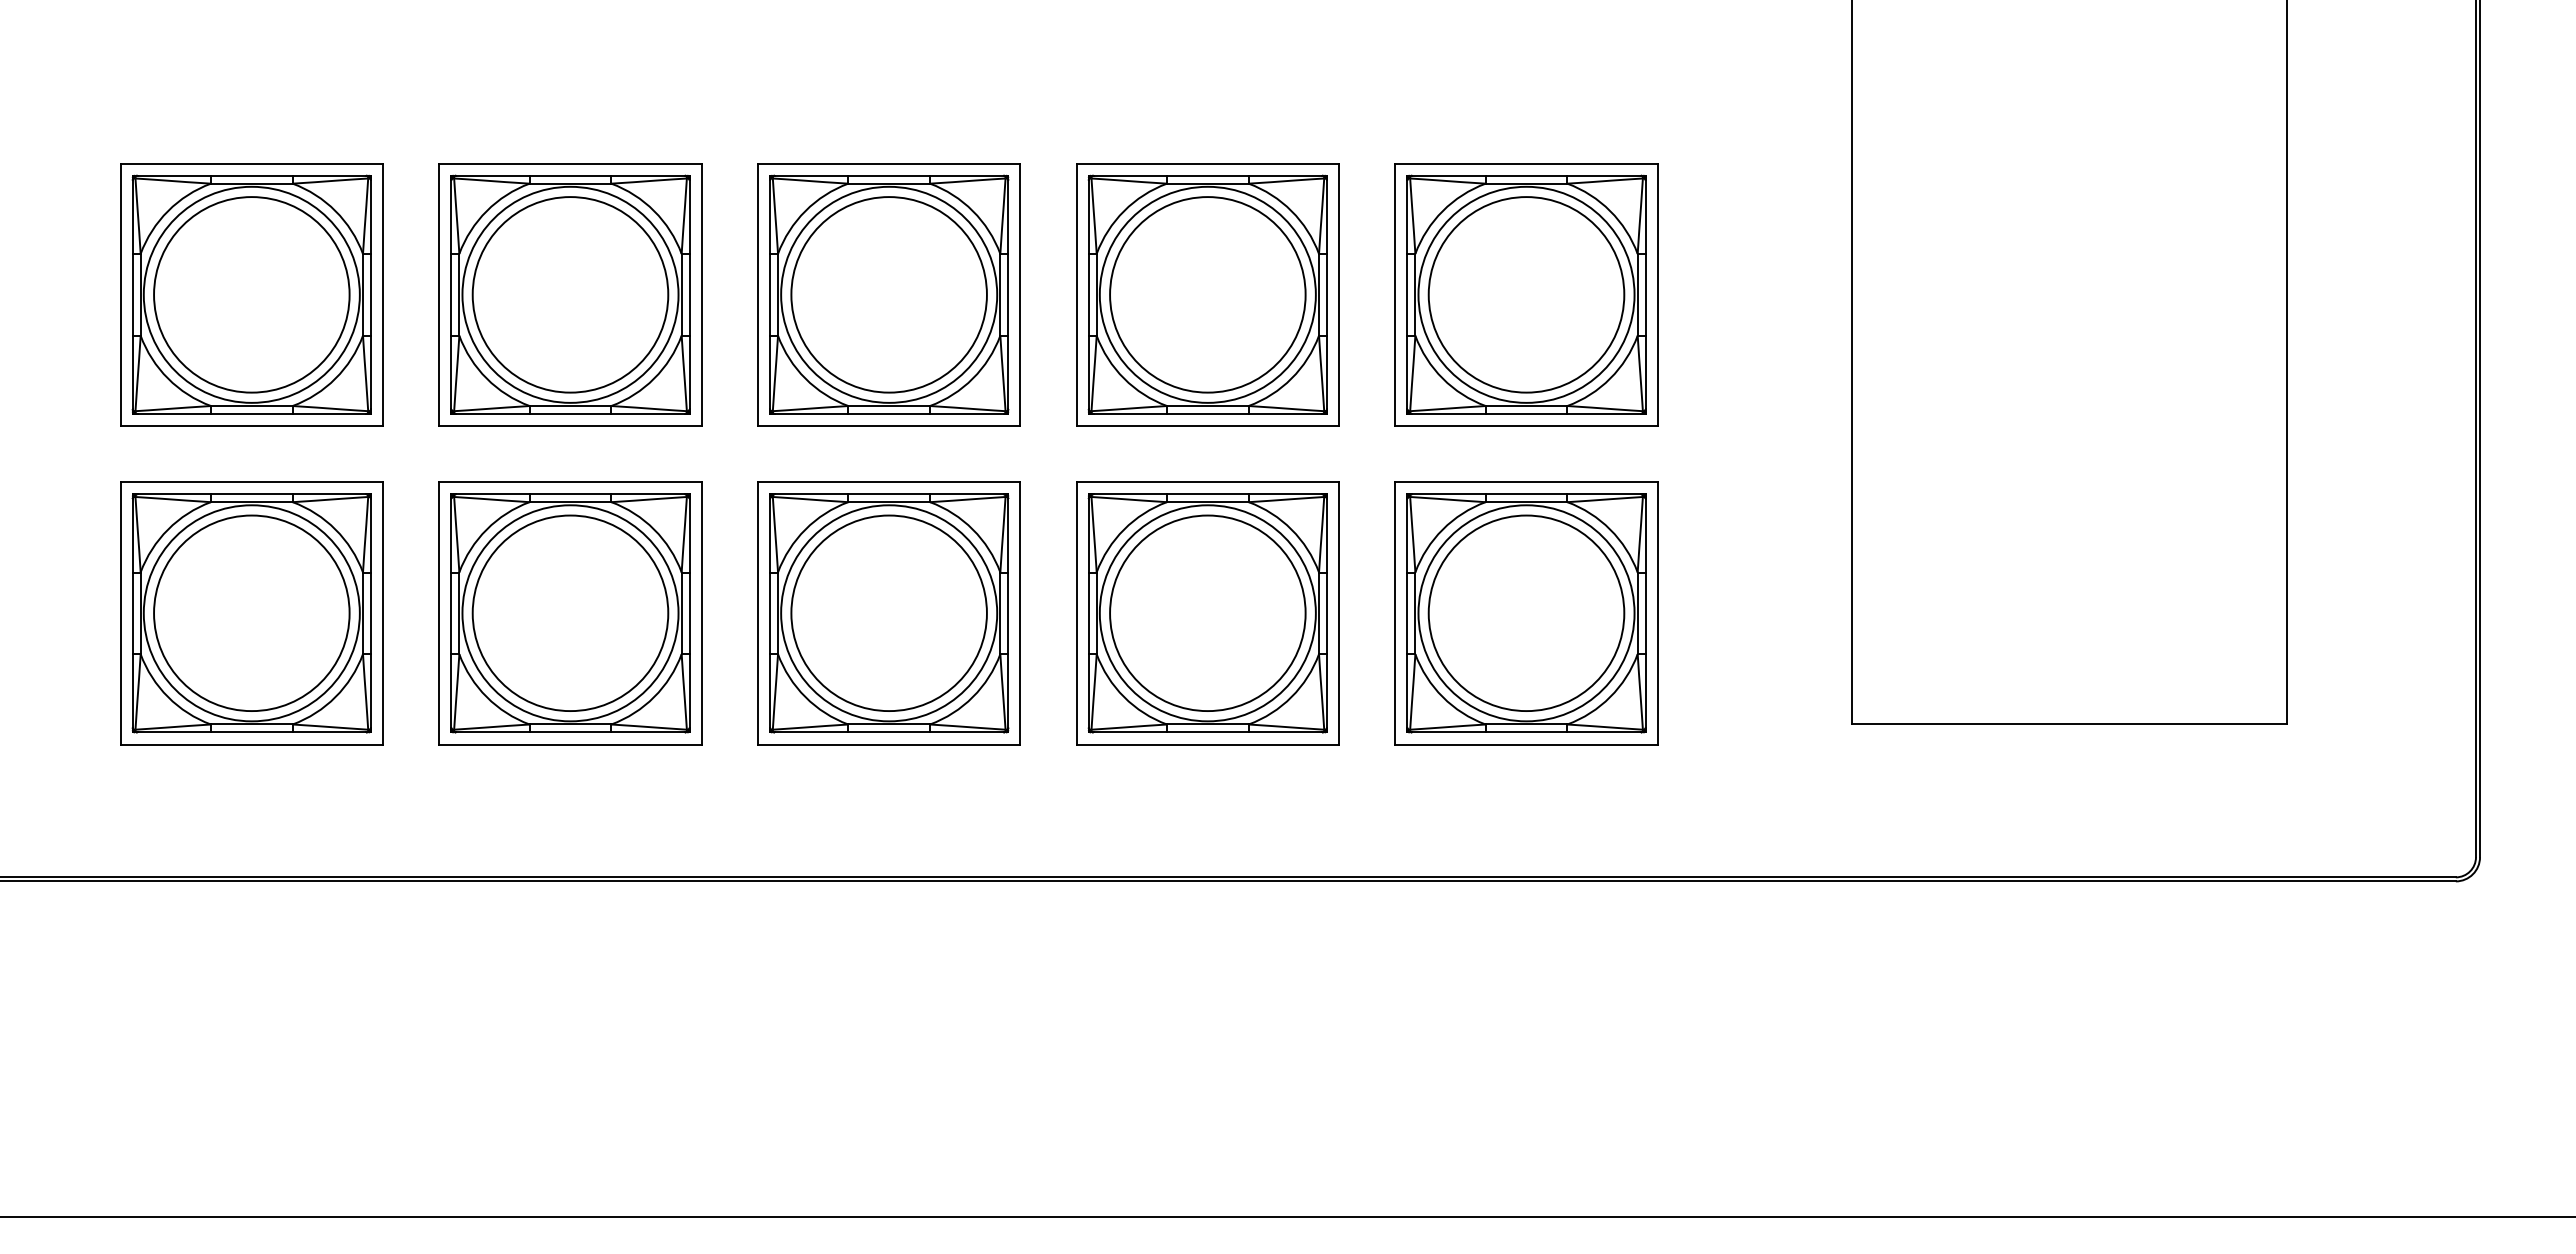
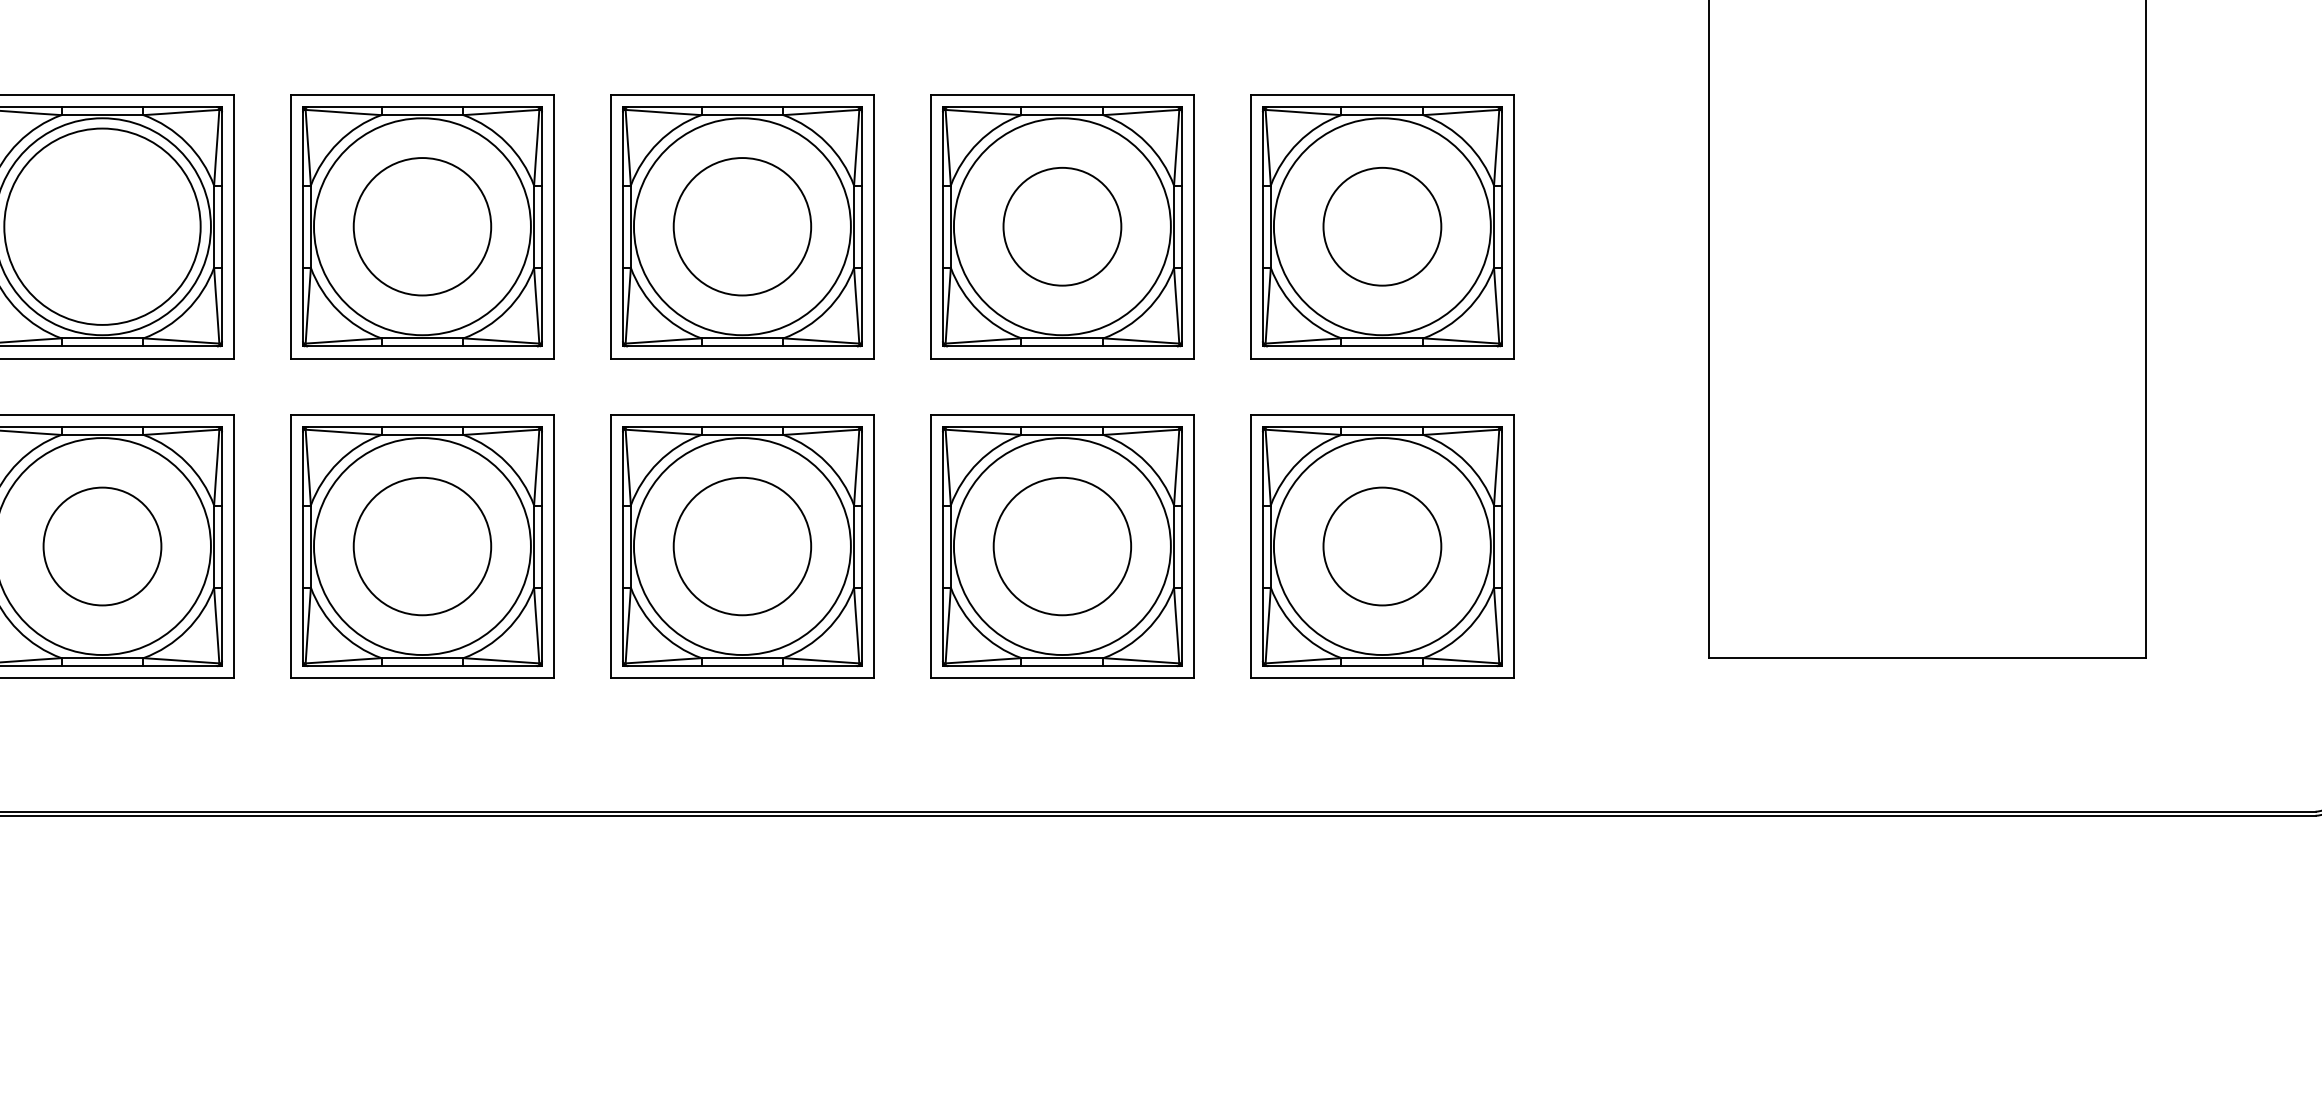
circle: (570, 294) -> (422, 226), size x0.7
circle: (888, 294) -> (741, 226), size x0.7
circle: (1207, 294) -> (1062, 226), size x0.6
circle: (1526, 294) -> (1382, 226), size x0.6
circle: (251, 613) -> (102, 546), size x0.6
circle: (570, 613) -> (422, 546), size x0.7
circle: (888, 613) -> (741, 546), size x0.7
circle: (1207, 613) -> (1062, 546), size x0.7
circle: (1526, 613) -> (1382, 546), size x0.6

